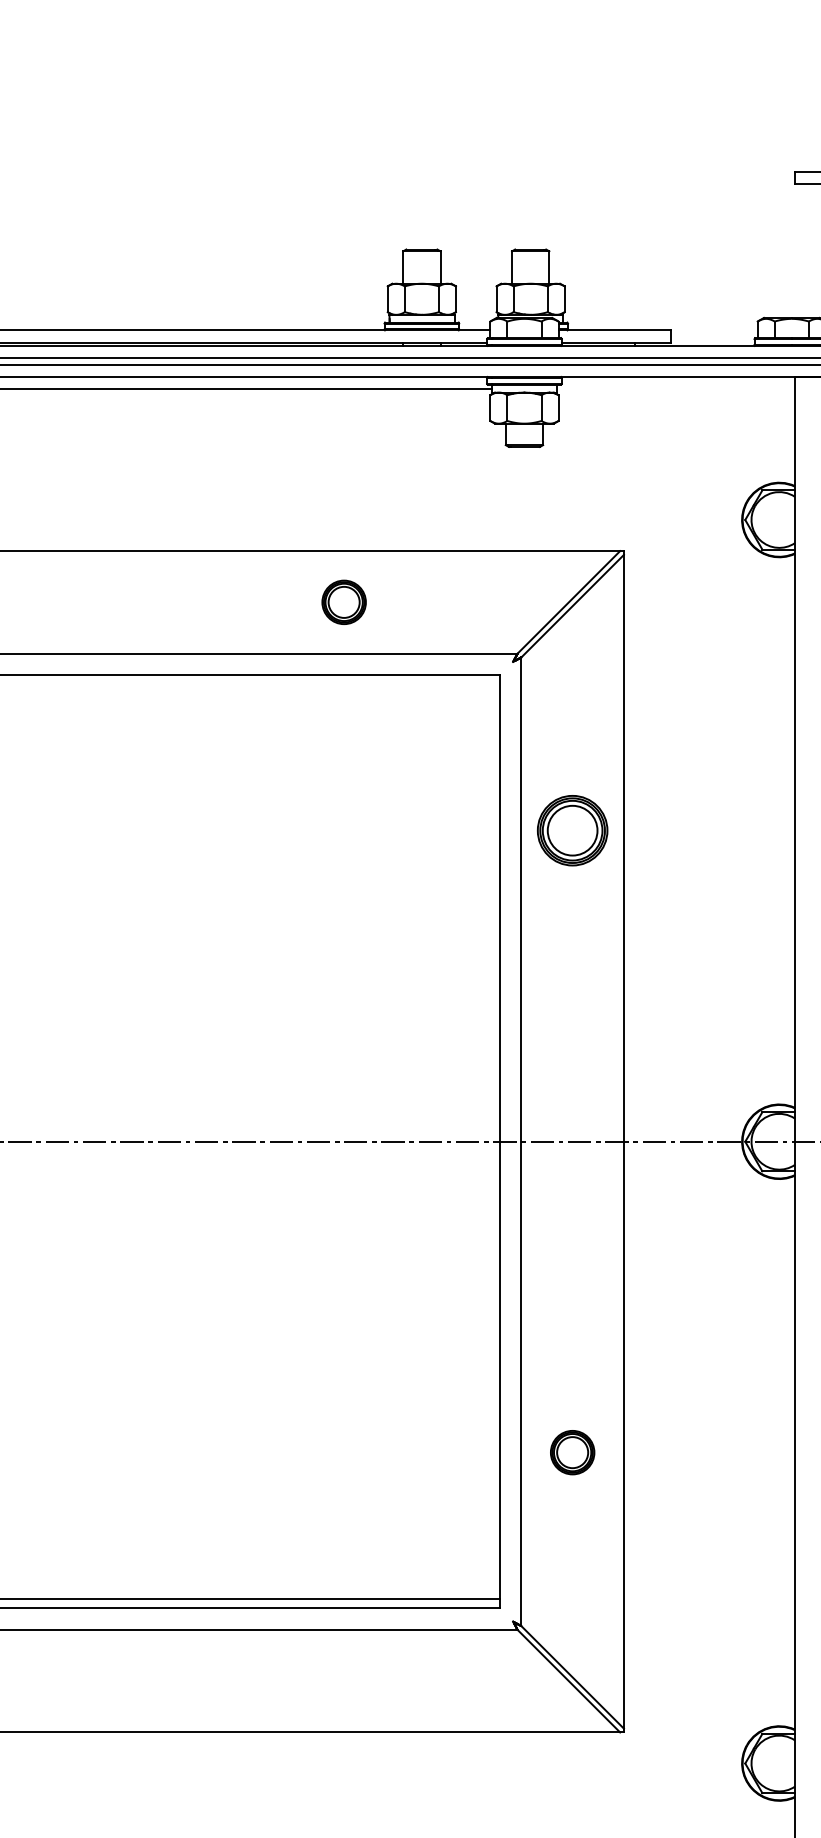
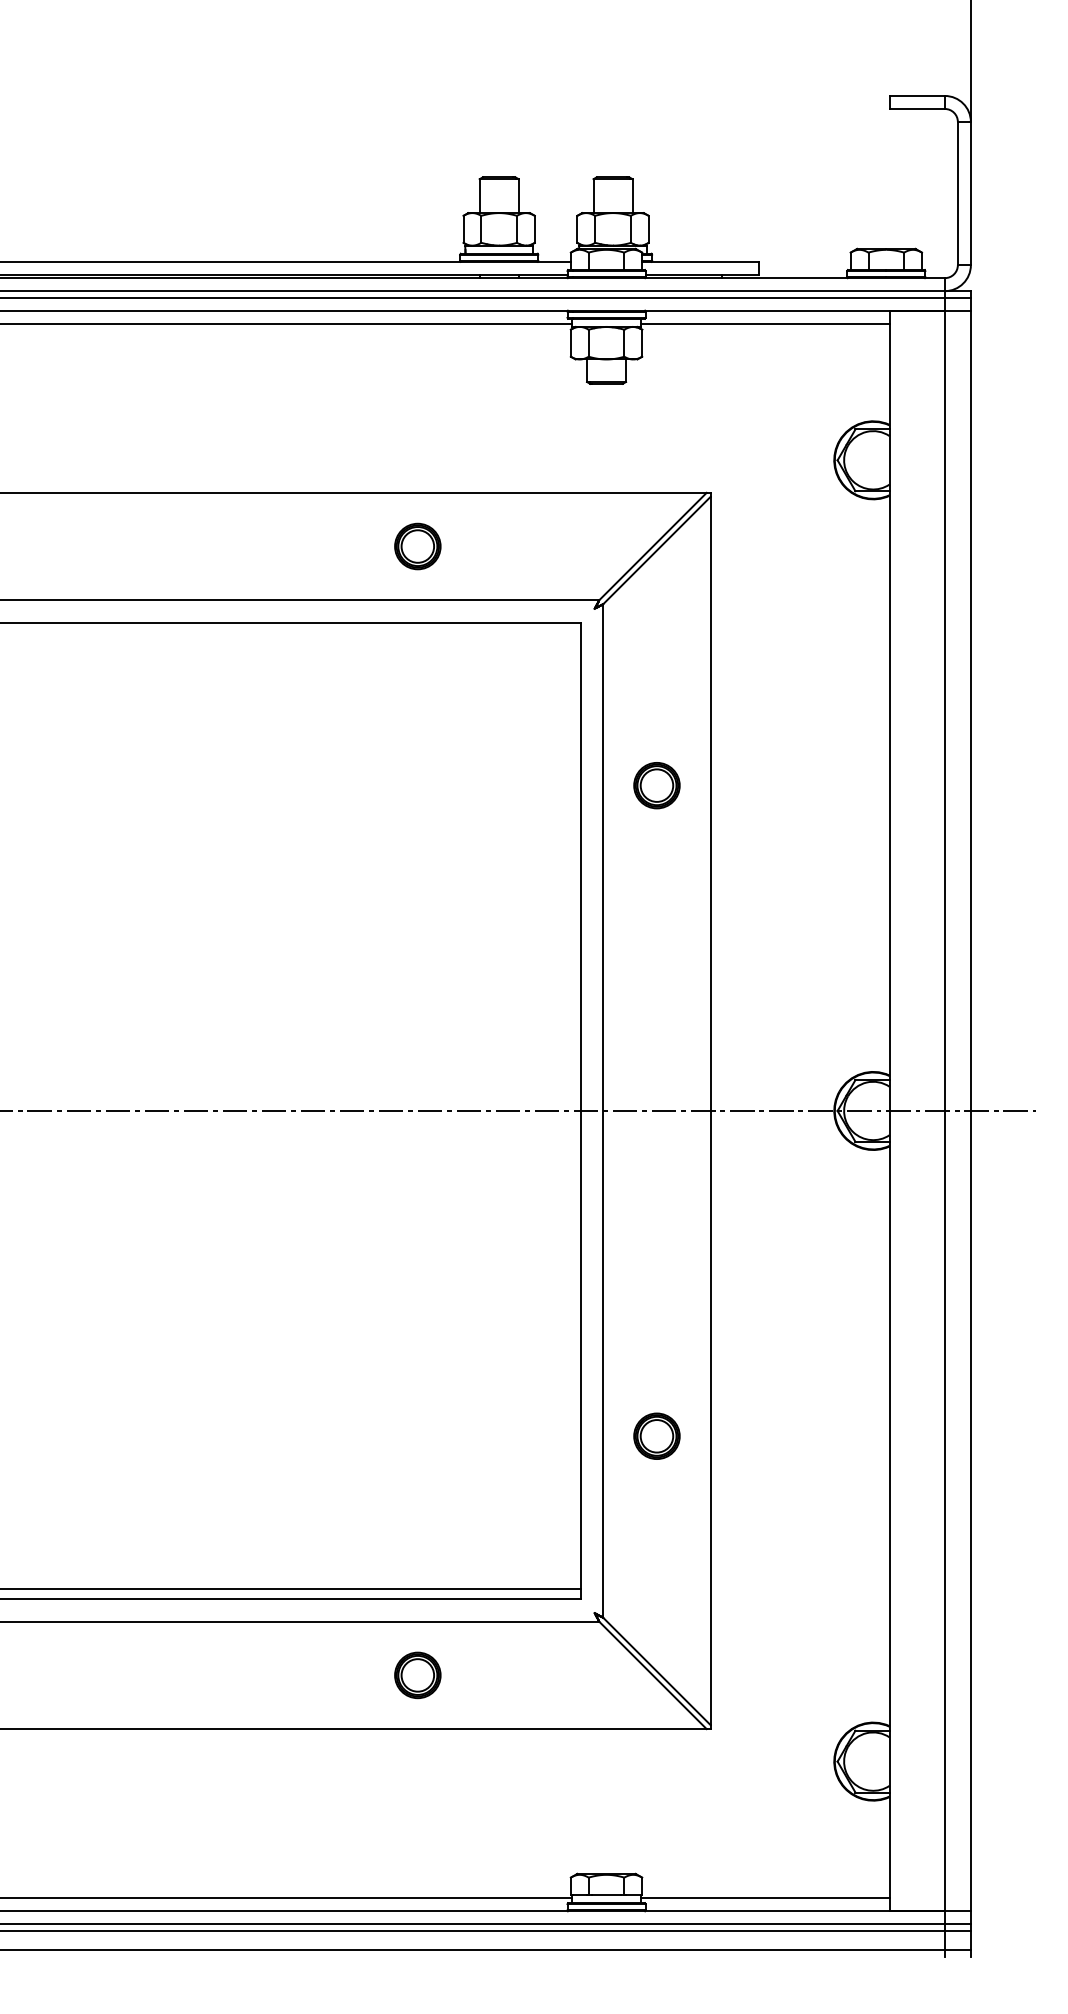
line: (675, 389) -> (764, 323), added
part: (572, 830) -> (656, 785), size x0.62
part: (343, 1681) -> (417, 1675), added

